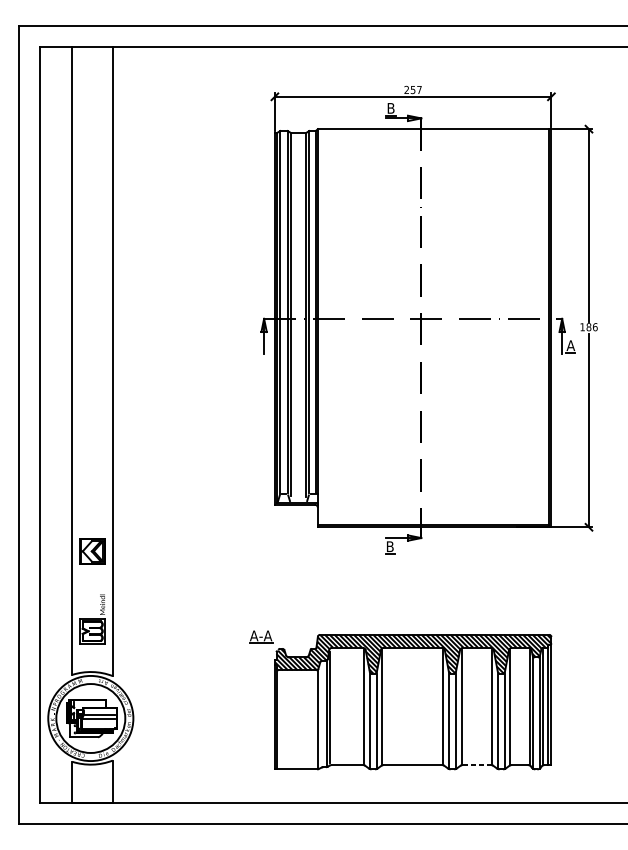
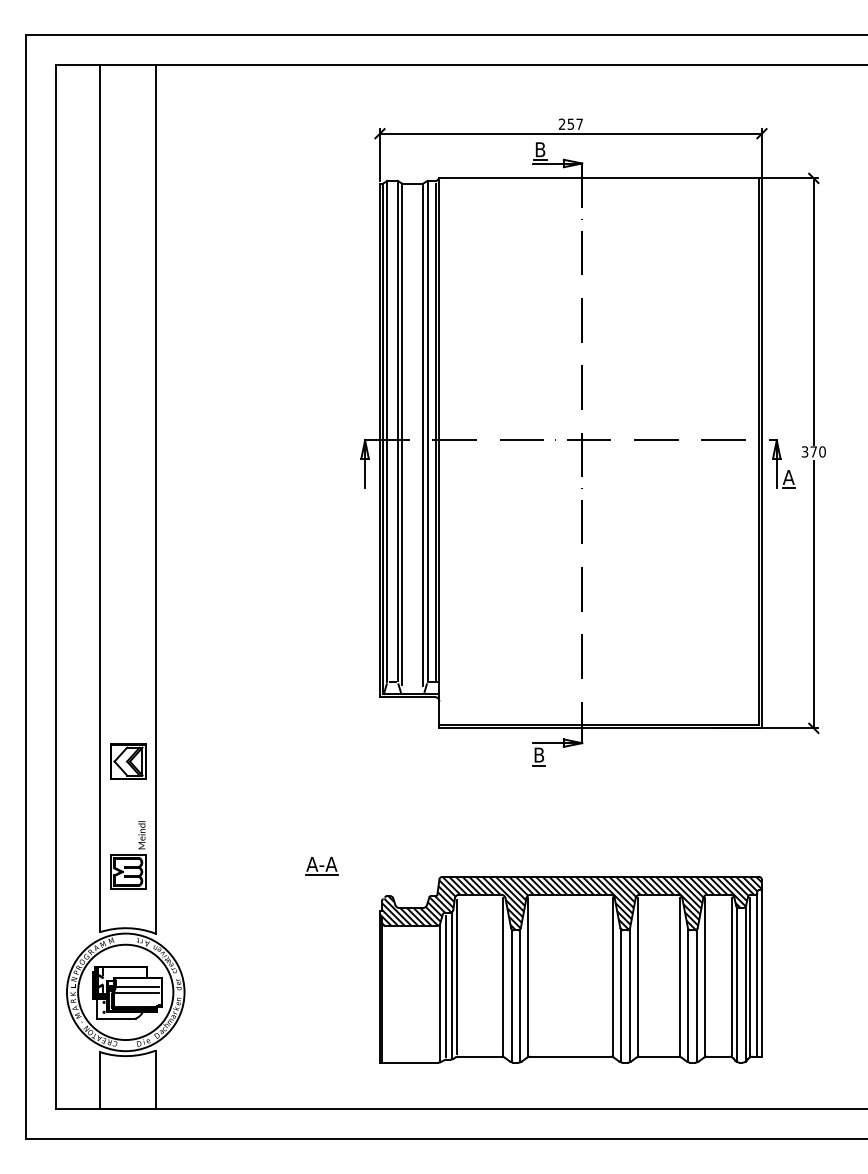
text: (588, 326) -> (813, 451), 186 -> 370
part: (260, 637) -> (321, 866), moved
line: (322, 714) -> (445, 986), added
line: (477, 764) -> (659, 1056), dashed -> solid

